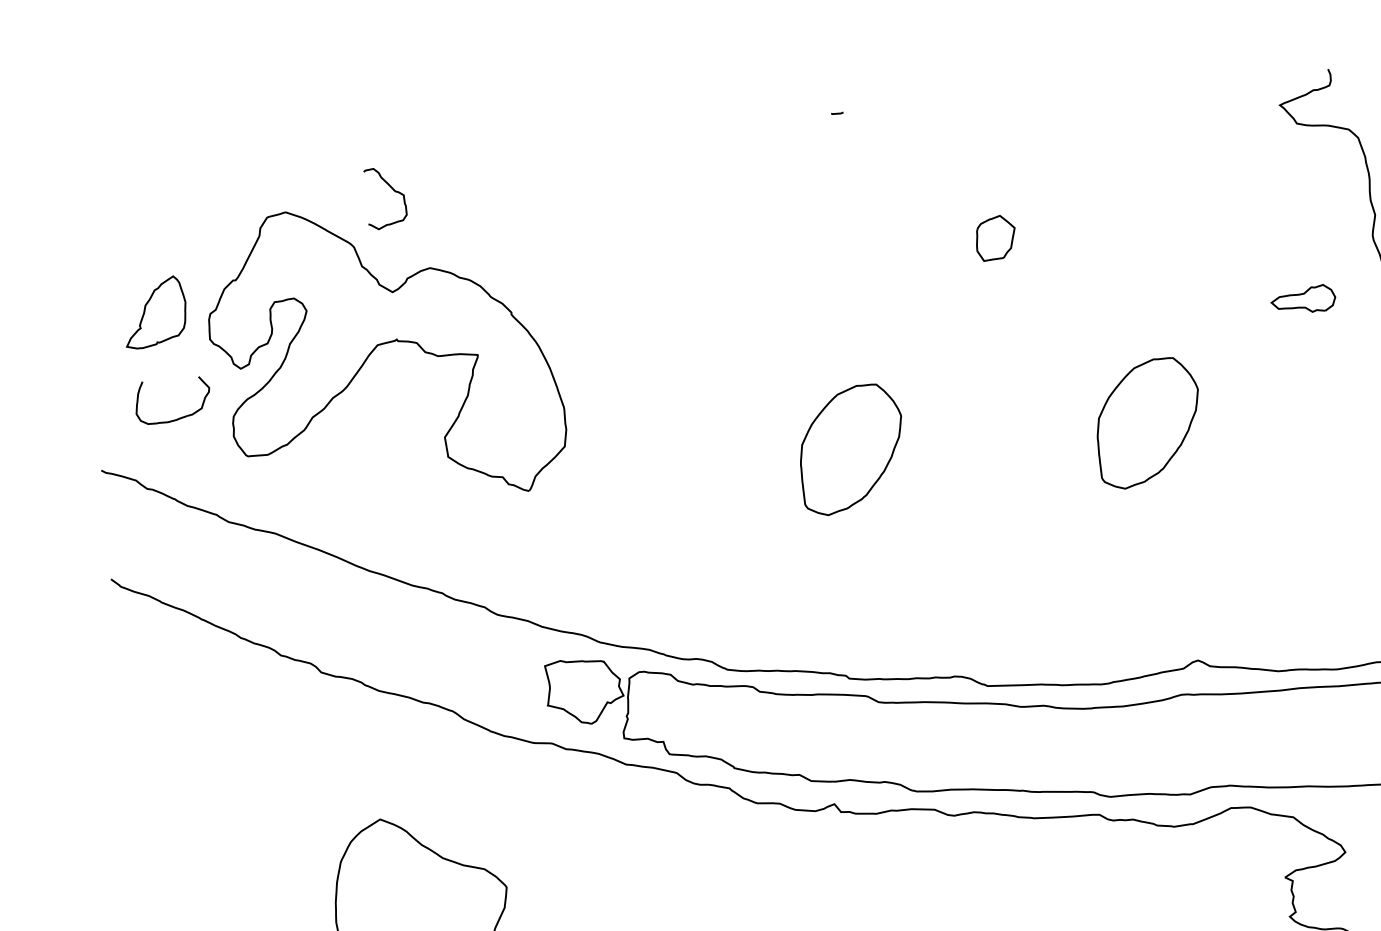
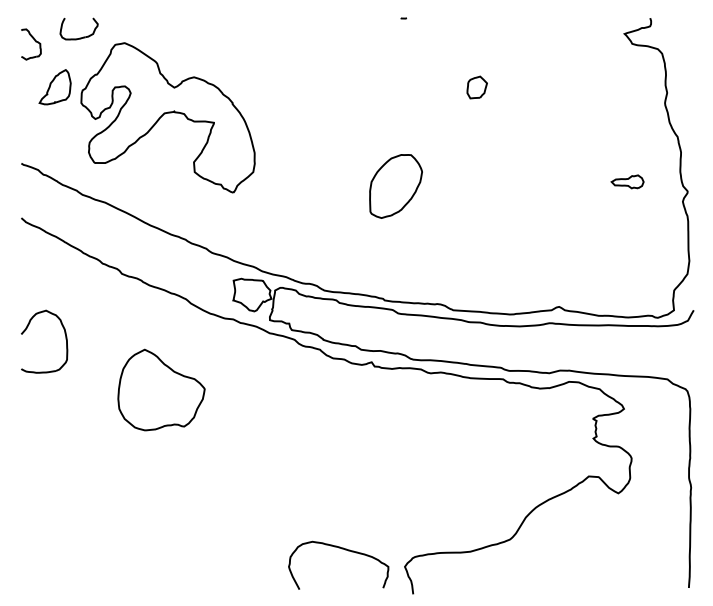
part: (386, 198) -> (31, 44), moved
part: (1302, 298) -> (627, 181), moved
part: (175, 417) -> (79, 37), moved
part: (1147, 423) -> (544, 186), removed
part: (141, 802) -> (26, 330), added

